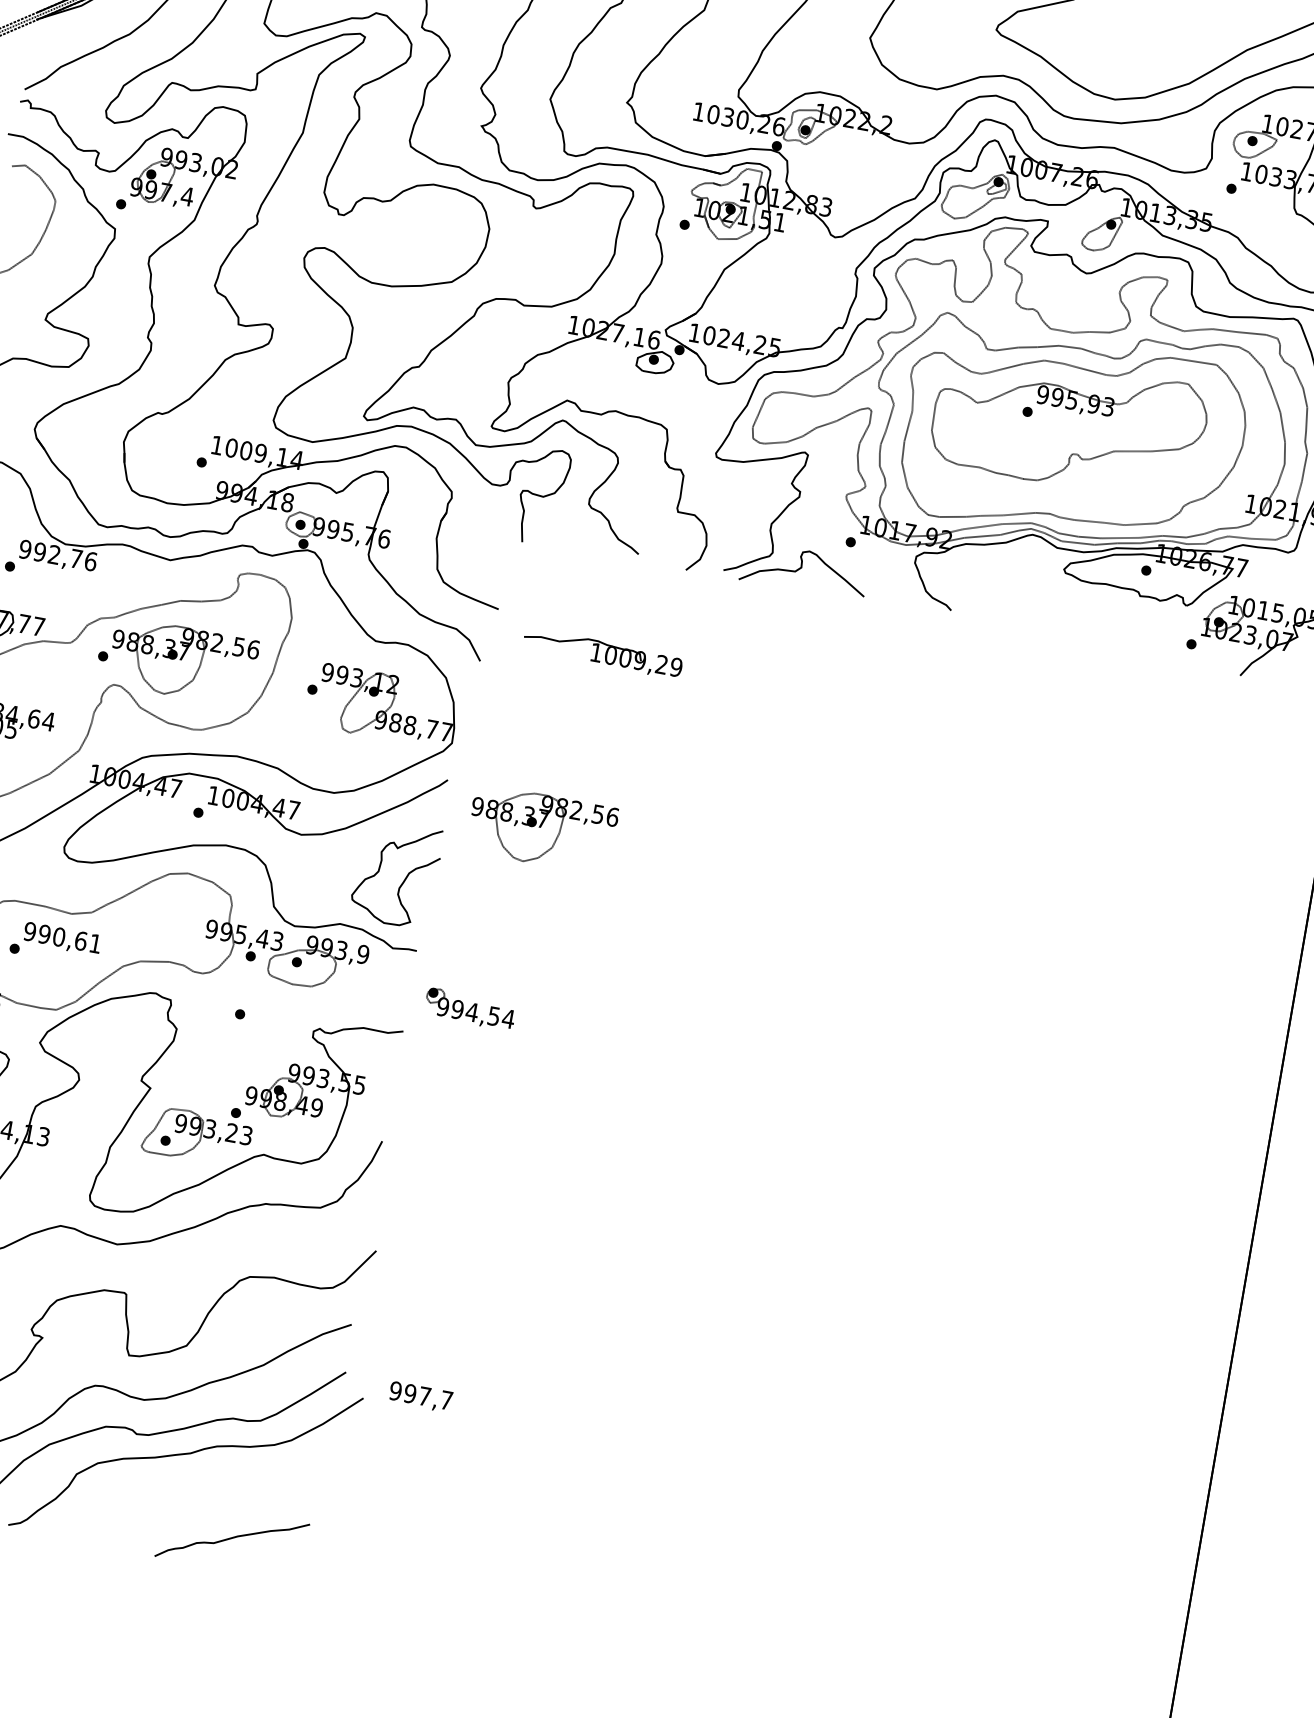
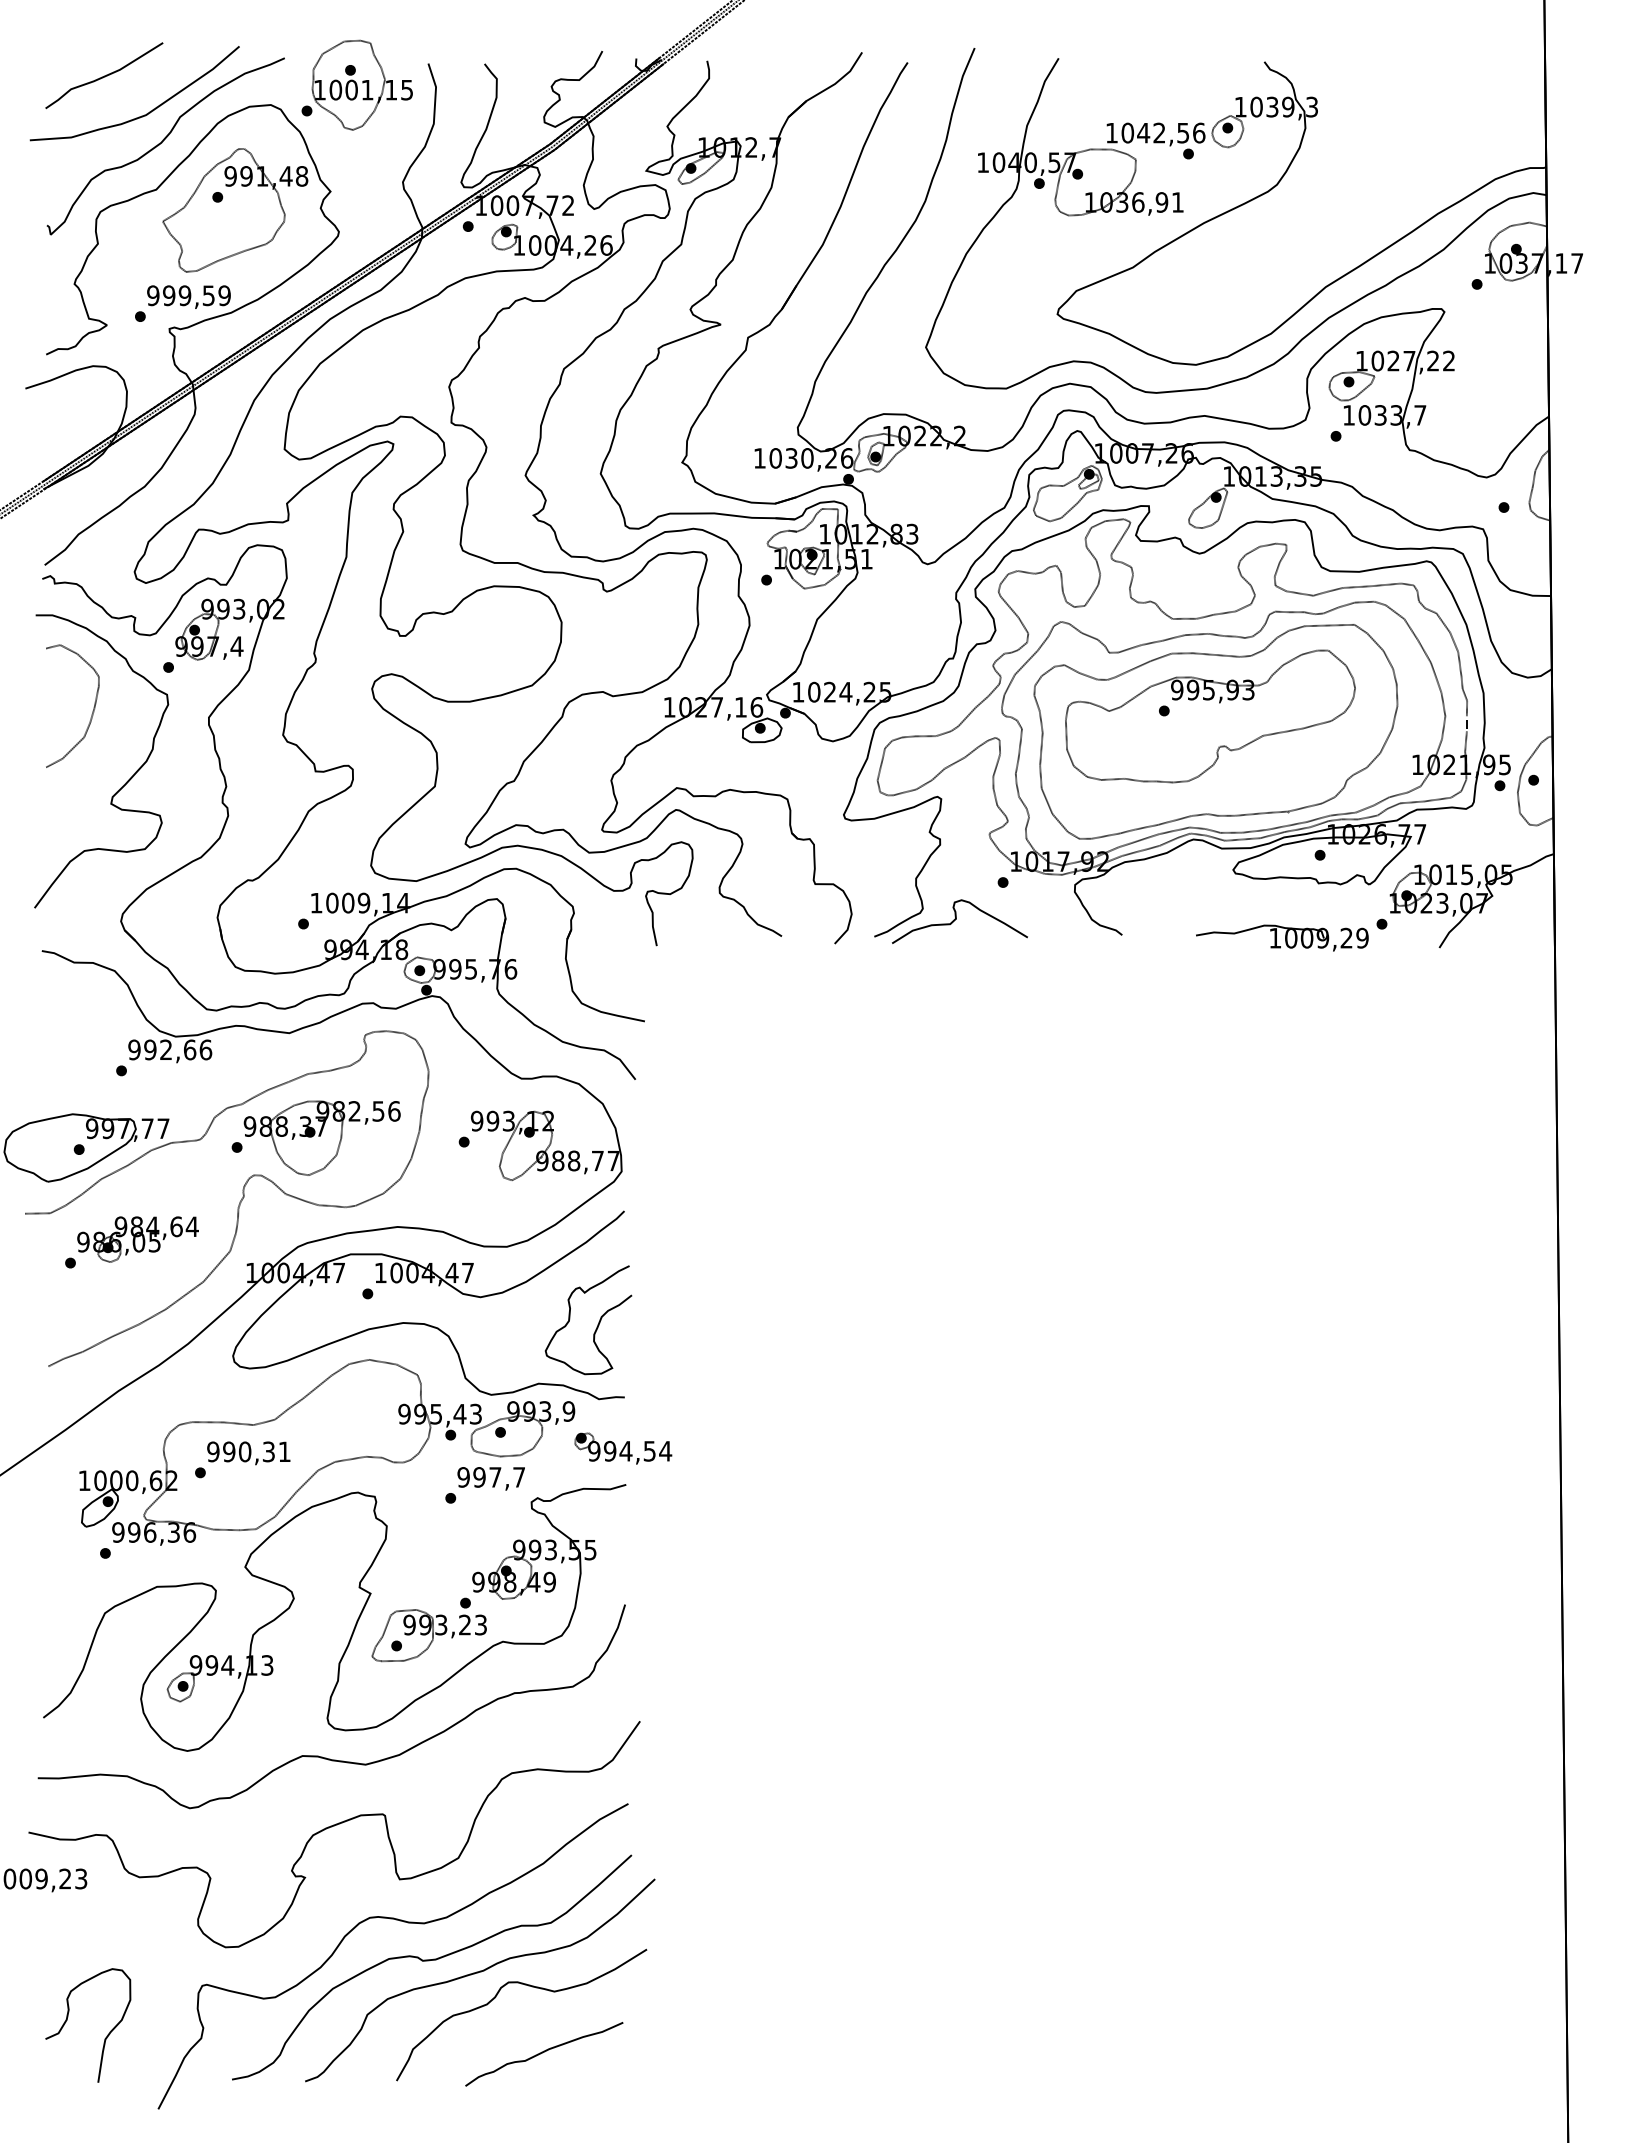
text: (76, 558) -> (190, 1049), 992,76 -> 992,66
part: (603, 653) -> (1282, 937), moved
part: (541, 828) -> (732, 1244), removed
text: (80, 940) -> (268, 1451), 990,61 -> 990,31
part: (470, 1009) -> (623, 1448), moved
text: (420, 1396) -> (490, 1478), moved
part: (229, 1475) -> (528, 1986), added

